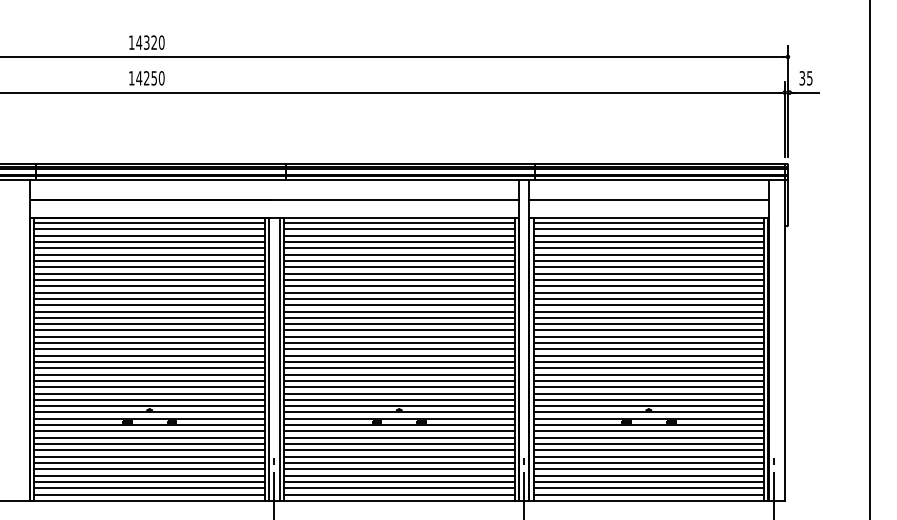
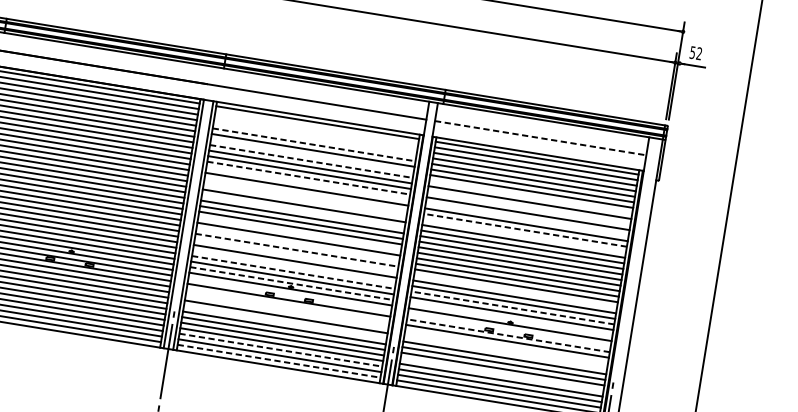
text: (805, 78) -> (695, 53), 35 -> 52
line: (649, 200) -> (540, 138), solid -> dashed
line: (398, 229) -> (316, 128), removed
line: (398, 235) -> (315, 133), removed
line: (398, 242) -> (314, 139), removed
line: (399, 248) -> (314, 144), solid -> dashed
line: (398, 261) -> (311, 156), removed
line: (399, 267) -> (311, 161), solid -> dashed
line: (648, 267) -> (530, 197), removed
line: (648, 279) -> (528, 207), removed
line: (399, 286) -> (308, 178), solid -> dashed
line: (398, 292) -> (307, 183), removed
line: (648, 292) -> (526, 219), removed
line: (398, 305) -> (305, 194), removed
line: (648, 305) -> (525, 230), solid -> dashed
line: (398, 311) -> (304, 200), removed
line: (648, 311) -> (524, 235), removed
line: (398, 324) -> (302, 211), removed
line: (398, 349) -> (299, 233), removed
line: (398, 362) -> (297, 245), removed
line: (399, 368) -> (297, 250), solid -> dashed
line: (398, 374) -> (295, 255), removed
line: (648, 374) -> (515, 291), removed
line: (398, 387) -> (293, 267), removed
line: (399, 393) -> (293, 272), solid -> dashed
line: (648, 393) -> (512, 307), solid -> dashed
line: (399, 406) -> (291, 283), solid -> dashed
line: (648, 406) -> (510, 319), removed
line: (398, 418) -> (289, 294), removed
line: (648, 418) -> (509, 329), removed
line: (648, 425) -> (508, 336), solid -> dashed
line: (398, 431) -> (287, 305), removed
line: (398, 437) -> (286, 310), removed
line: (648, 437) -> (506, 346), removed
line: (648, 444) -> (505, 352), removed
line: (398, 450) -> (284, 322), removed
line: (648, 469) -> (501, 374), removed
line: (399, 481) -> (281, 349), solid -> dashed
line: (399, 494) -> (279, 361), solid -> dashed

